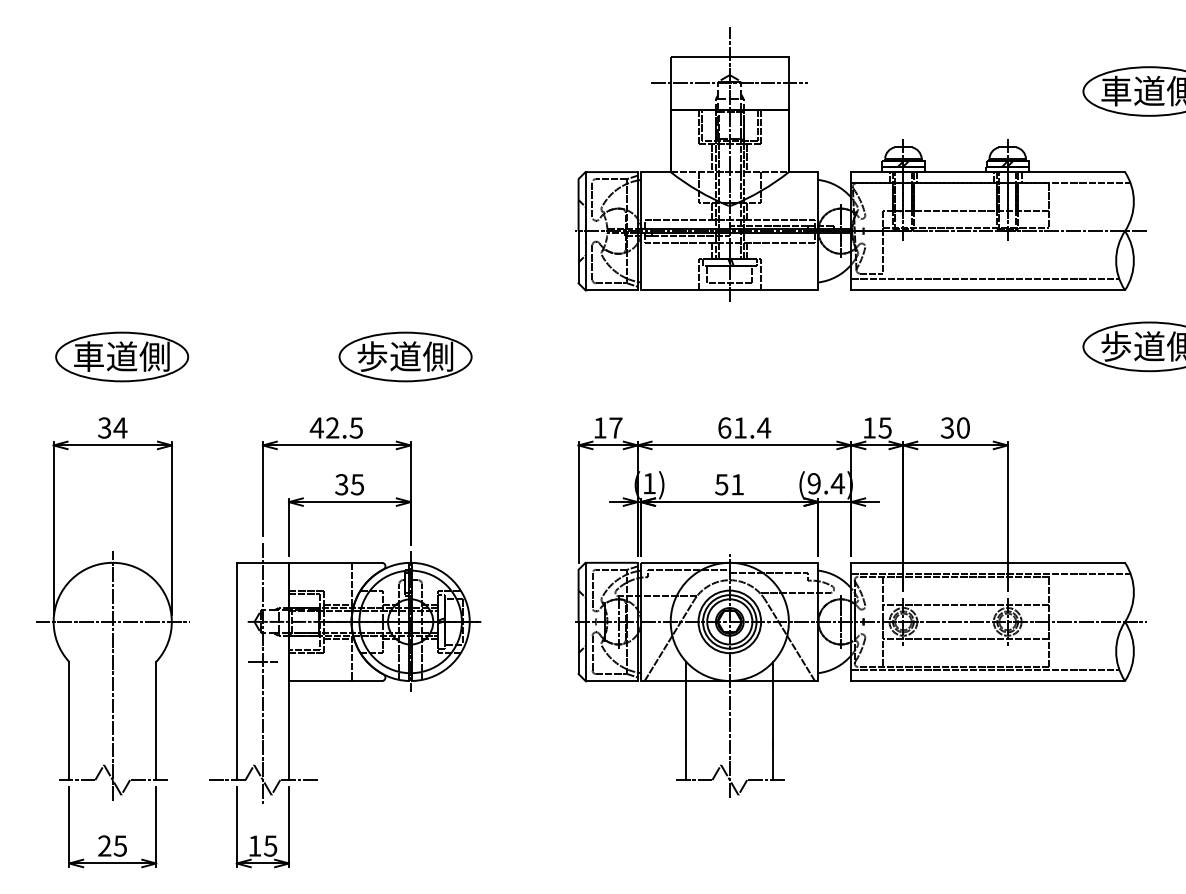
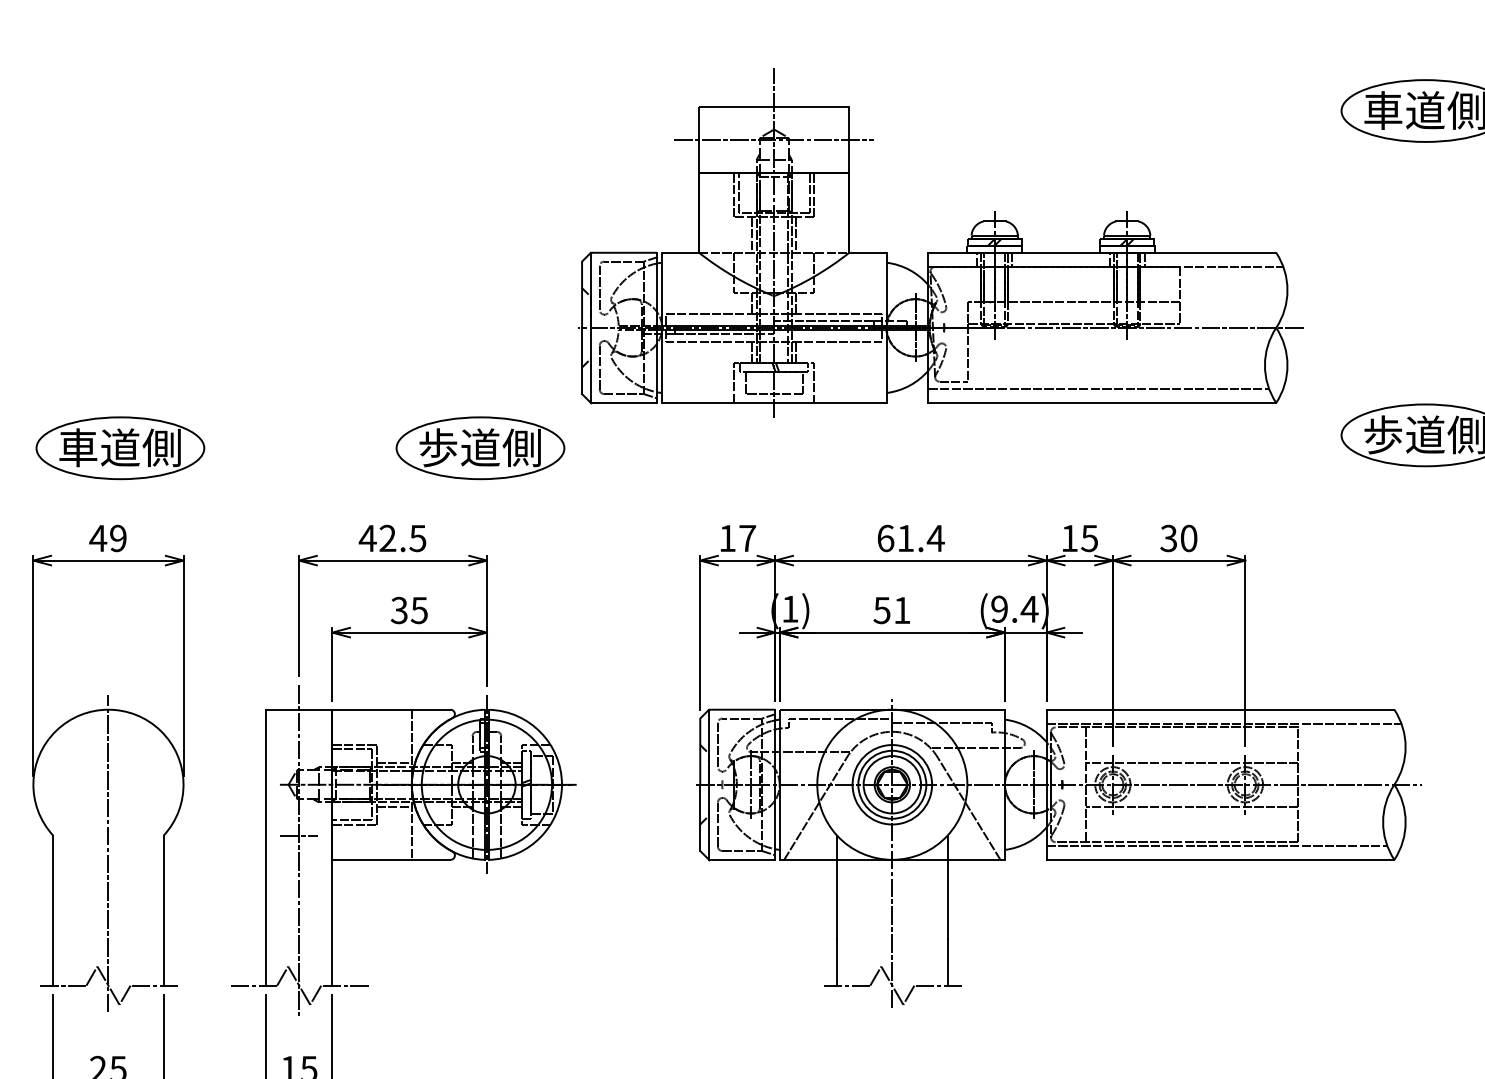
part: (860, 171) -> (940, 252), moved
text: (112, 427) -> (108, 537), 34 -> 49
line: (112, 621) -> (108, 784), removed

